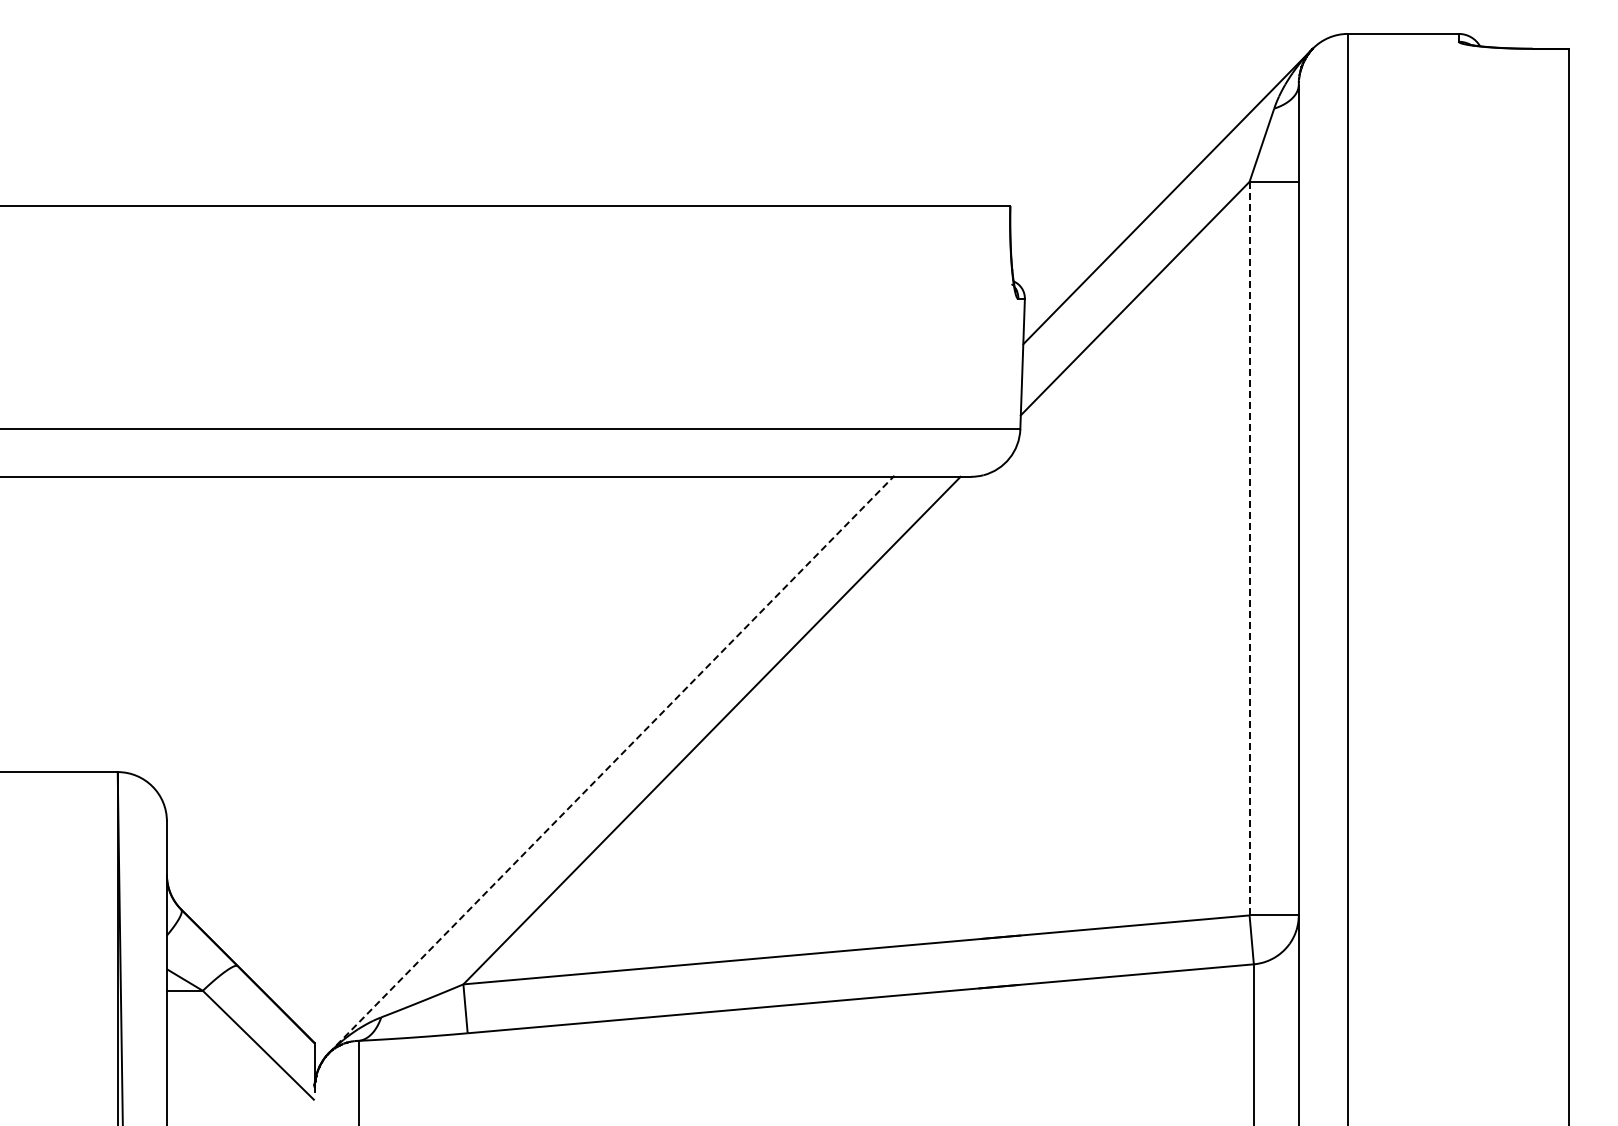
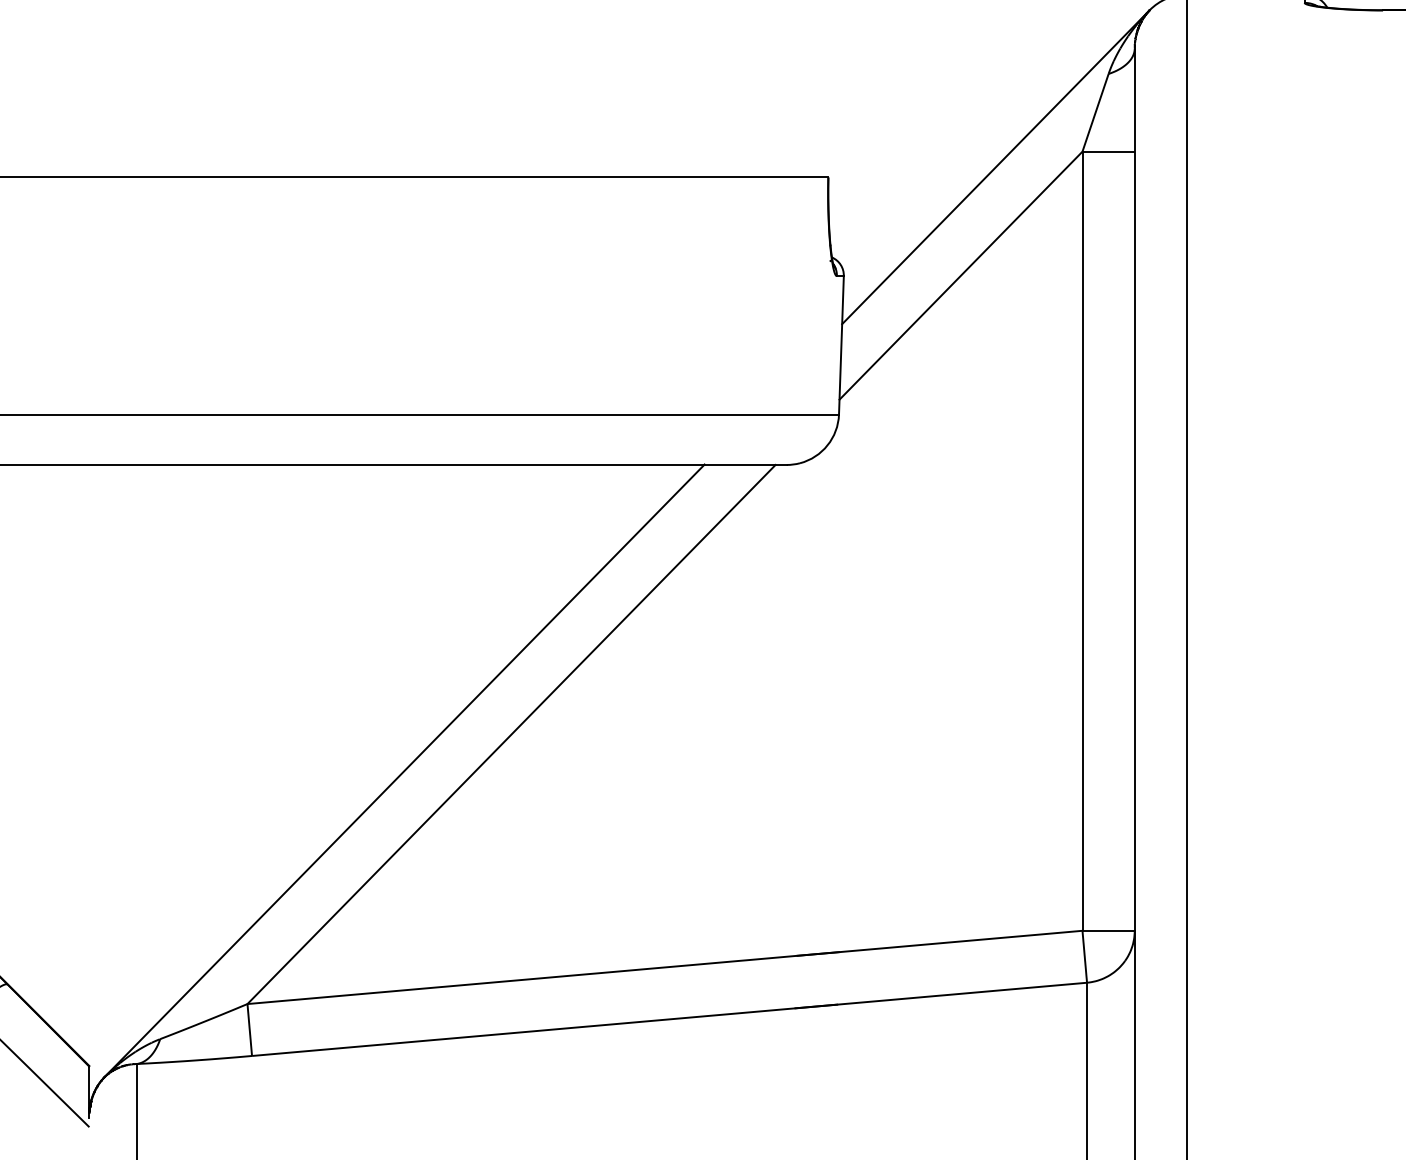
line: (1249, 548) -> (1082, 541), dashed -> solid
line: (611, 765) -> (404, 771), dashed -> solid

